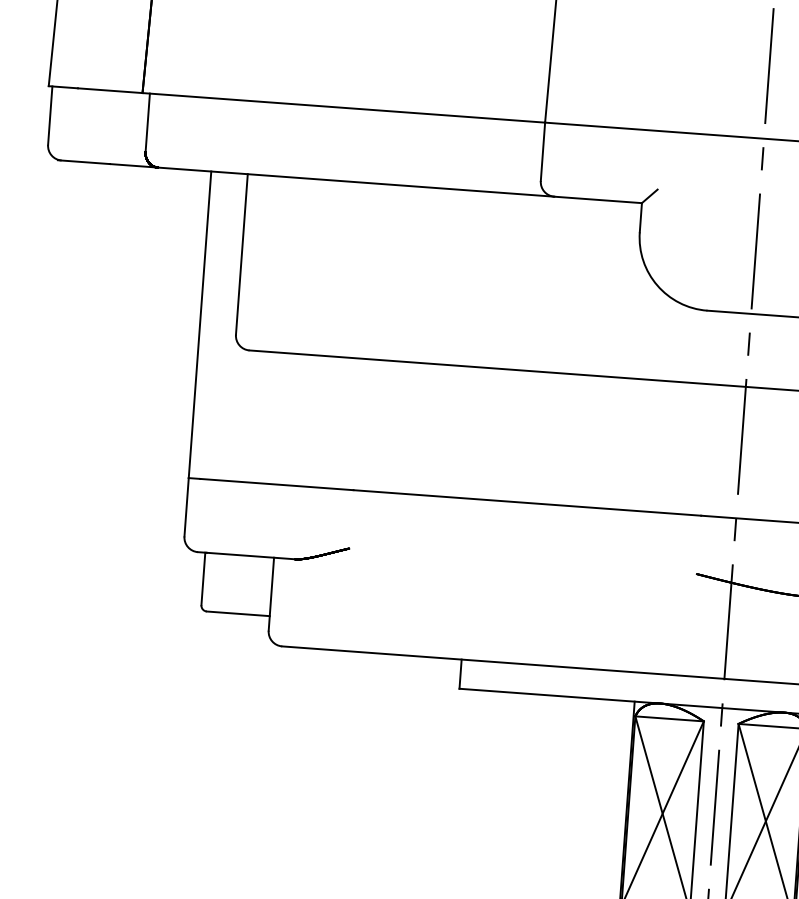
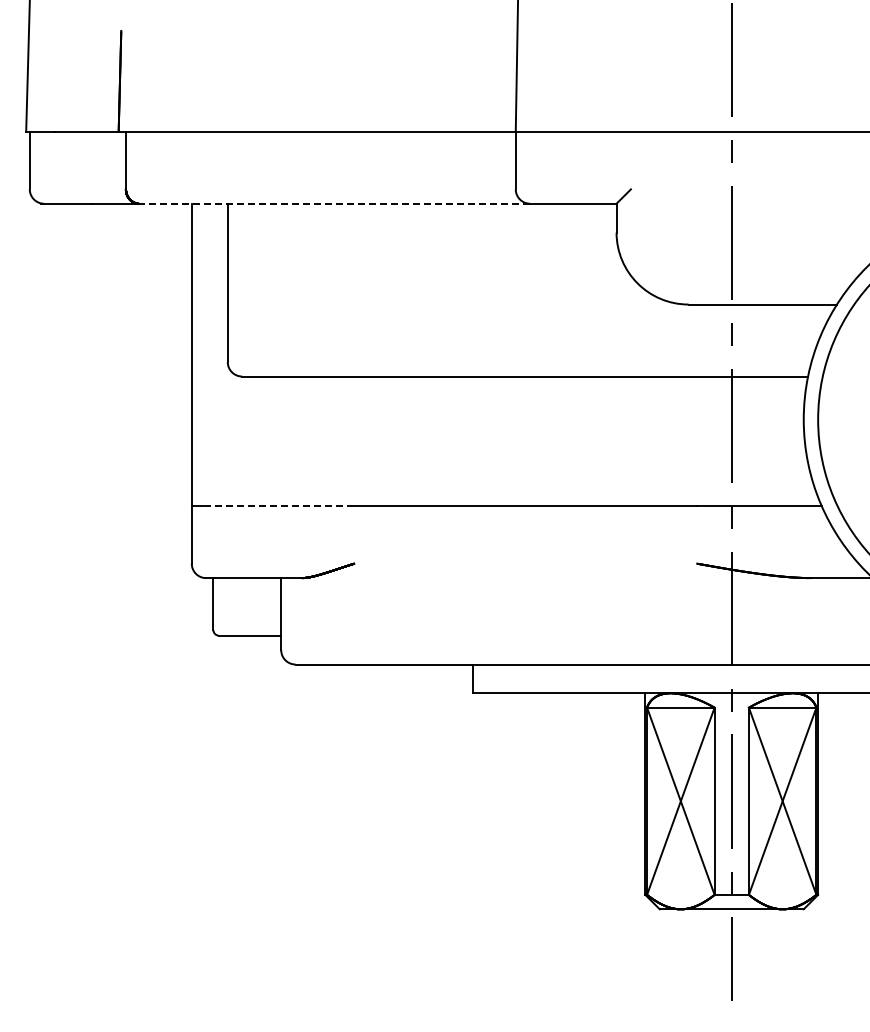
line: (355, 181) -> (334, 203), solid -> dashed
line: (276, 484) -> (278, 506), solid -> dashed

